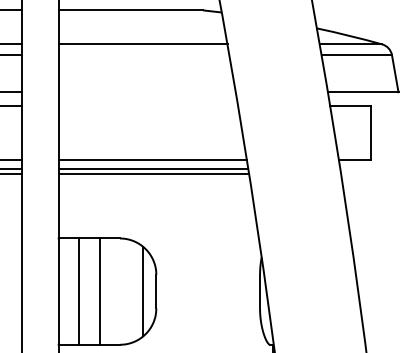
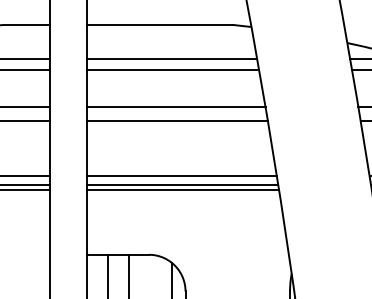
line: (143, 55) -> (172, 70), added
line: (146, 92) -> (175, 107), added
line: (148, 105) -> (177, 120), added

